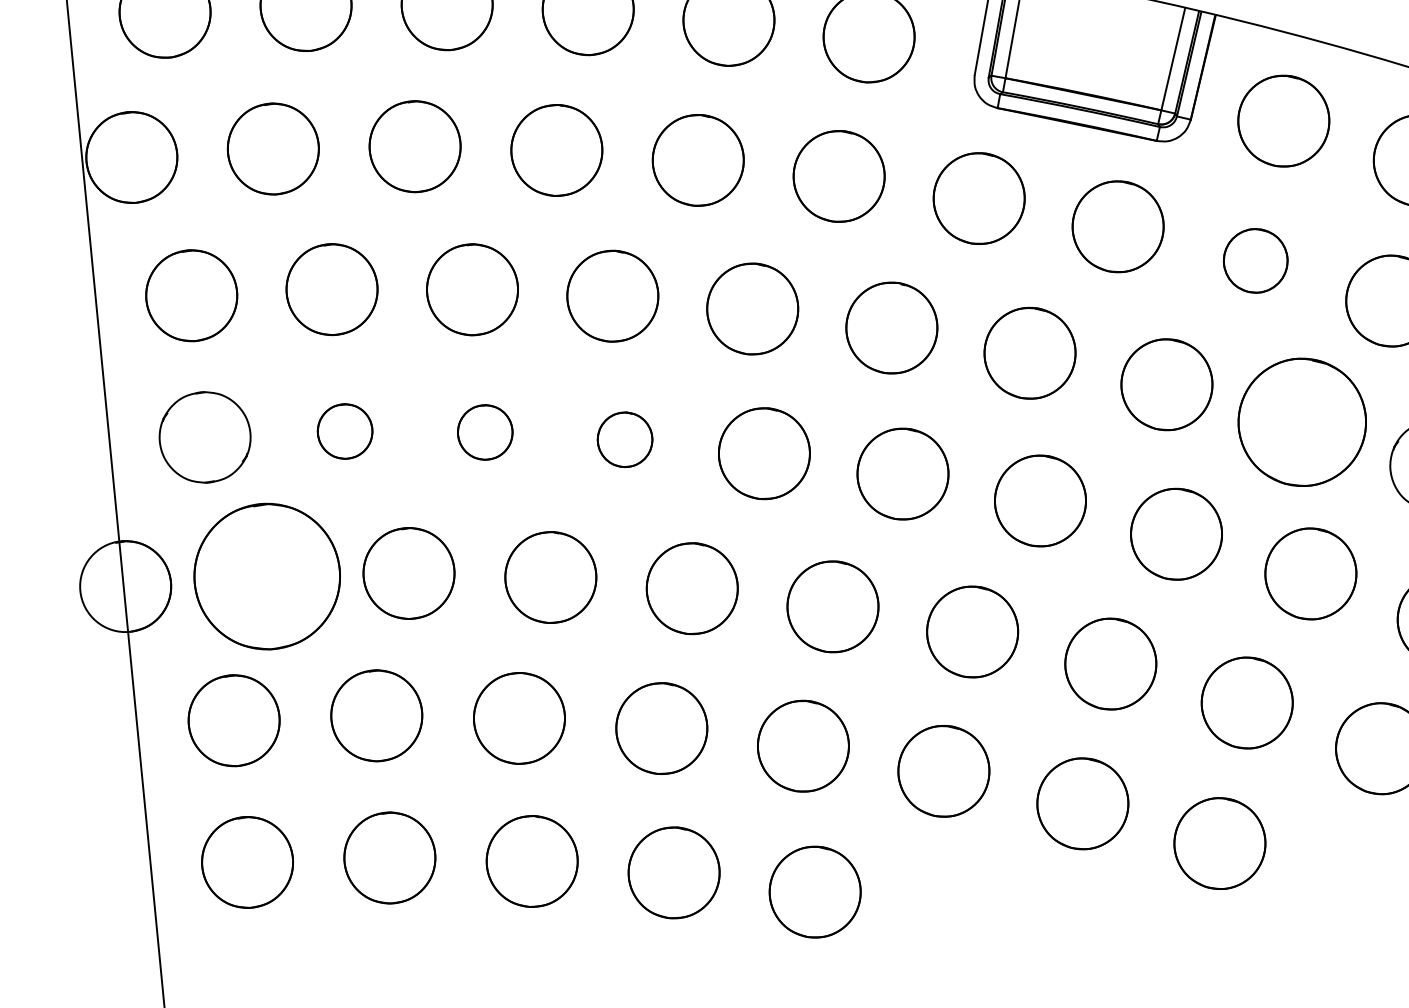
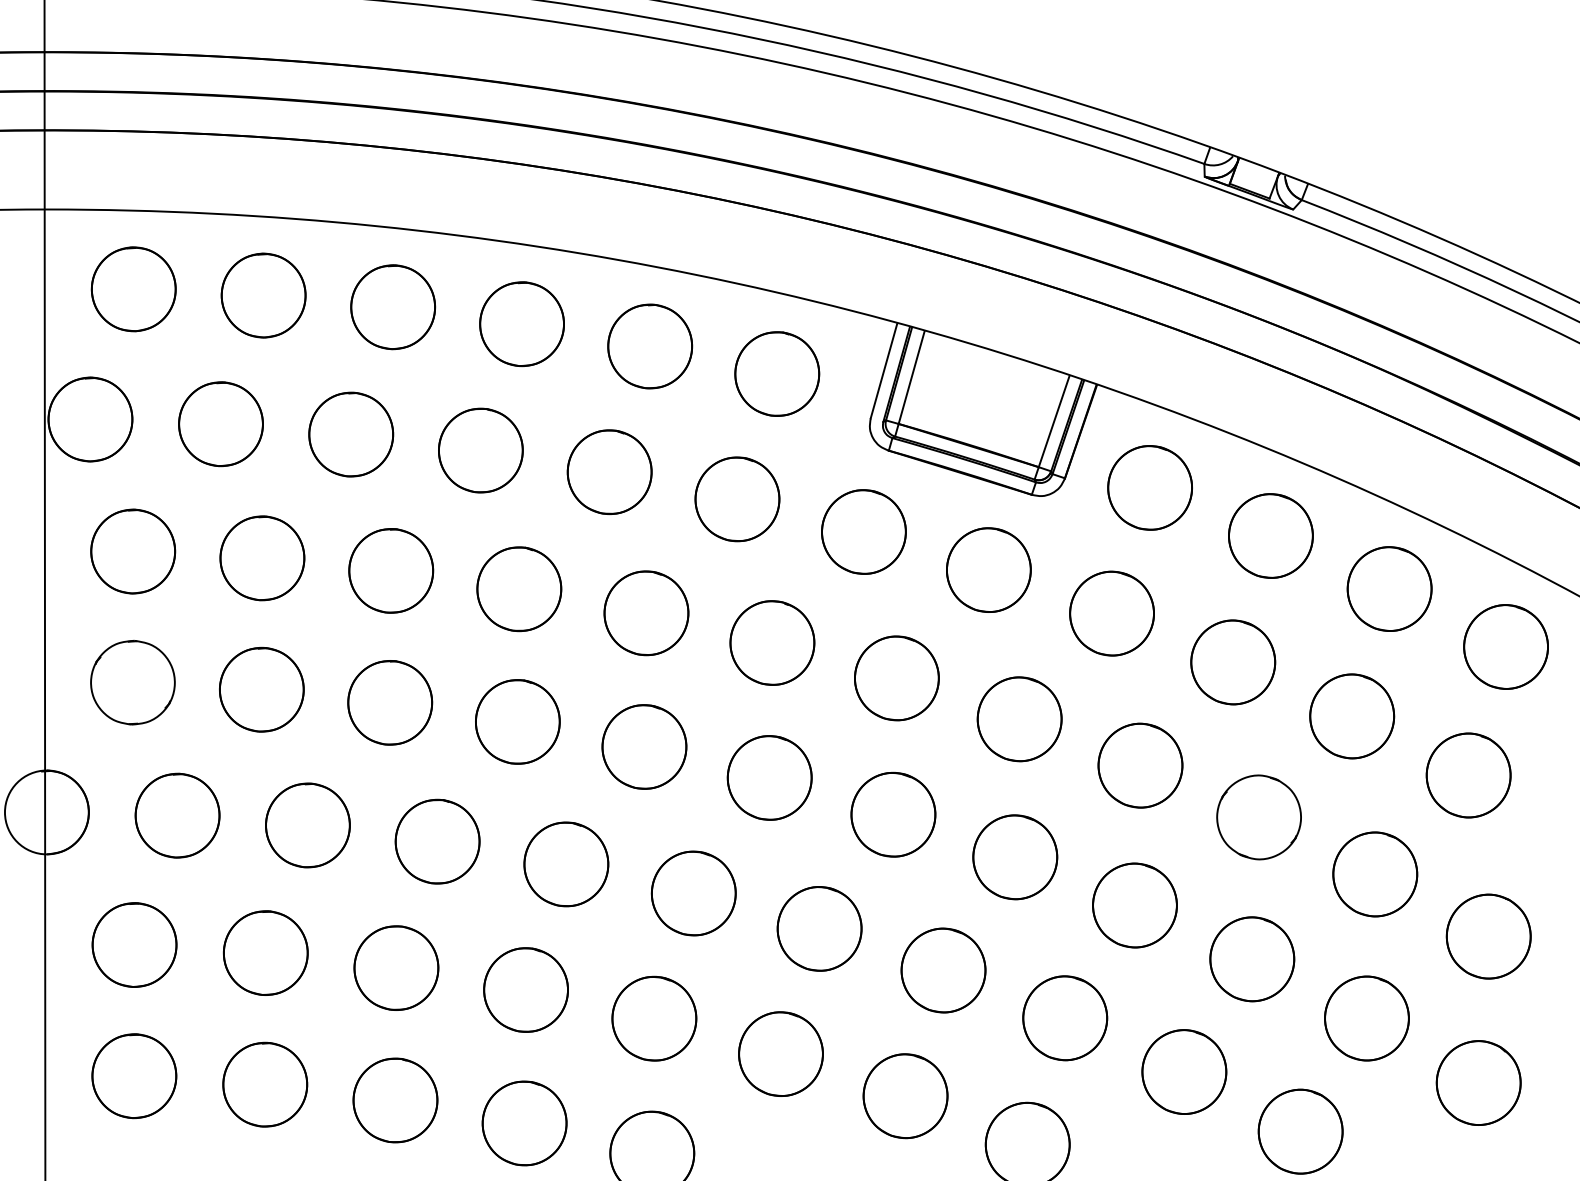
part: (1255, 260) -> (1111, 613), size x1.43
part: (1302, 422) -> (1140, 765), size x0.71
part: (344, 431) -> (261, 689), size x1.67
part: (485, 432) -> (390, 702), size x1.67
circle: (624, 439) -> (517, 721), size x1.67
part: (267, 576) -> (177, 815), size x0.62

